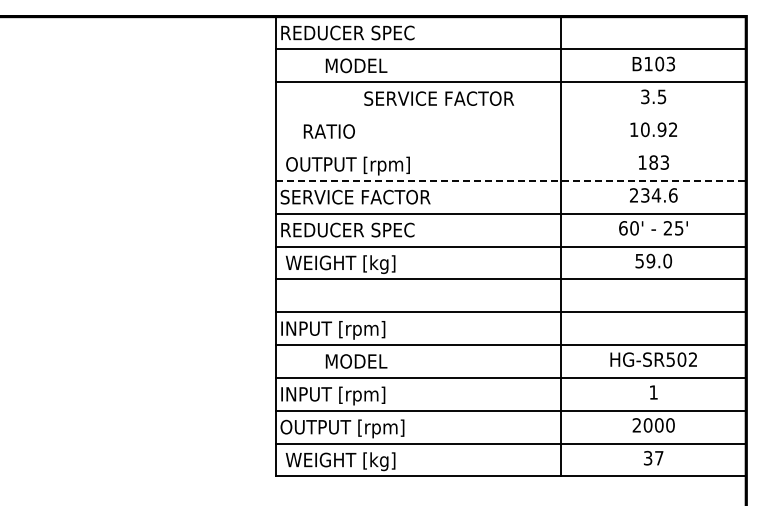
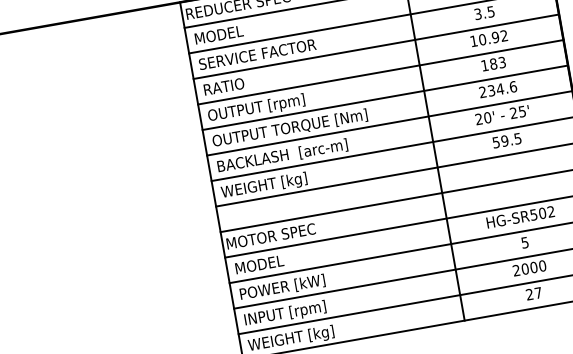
text: (356, 65) -> (219, 34), moved
text: (439, 98) -> (257, 54), moved
line: (510, 115) -> (375, 47), added
text: (328, 131) -> (223, 86), moved
line: (510, 147) -> (380, 71), added
line: (511, 180) -> (385, 97), dashed -> solid
text: (382, 197) -> (287, 128), SERVICE FACTOR -> OUTPUT TORQUE [Nm]
text: (623, 228) -> (479, 119), 60' -> 20'
text: (367, 230) -> (280, 156), REDUCER SPEC -> BACKLASH  [arc-m]
text: (667, 260) -> (517, 138), 59.0 -> 59.5
text: (338, 330) -> (271, 237), INPUT [rpm] -> MOTOR SPEC
text: (356, 361) -> (259, 264), moved
text: (653, 392) -> (524, 242), 1 -> 5
text: (338, 395) -> (280, 288), INPUT [rpm] -> POWER [kW]
text: (342, 428) -> (288, 313), OUTPUT [rpm] -> INPUT [rpm]
text: (648, 458) -> (530, 294), 37 -> 27

